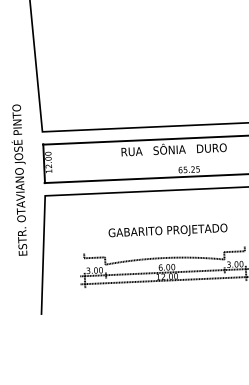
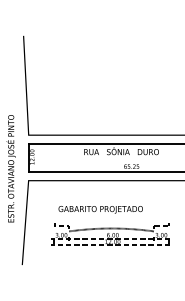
text: (167, 231) -> (100, 209), moved

